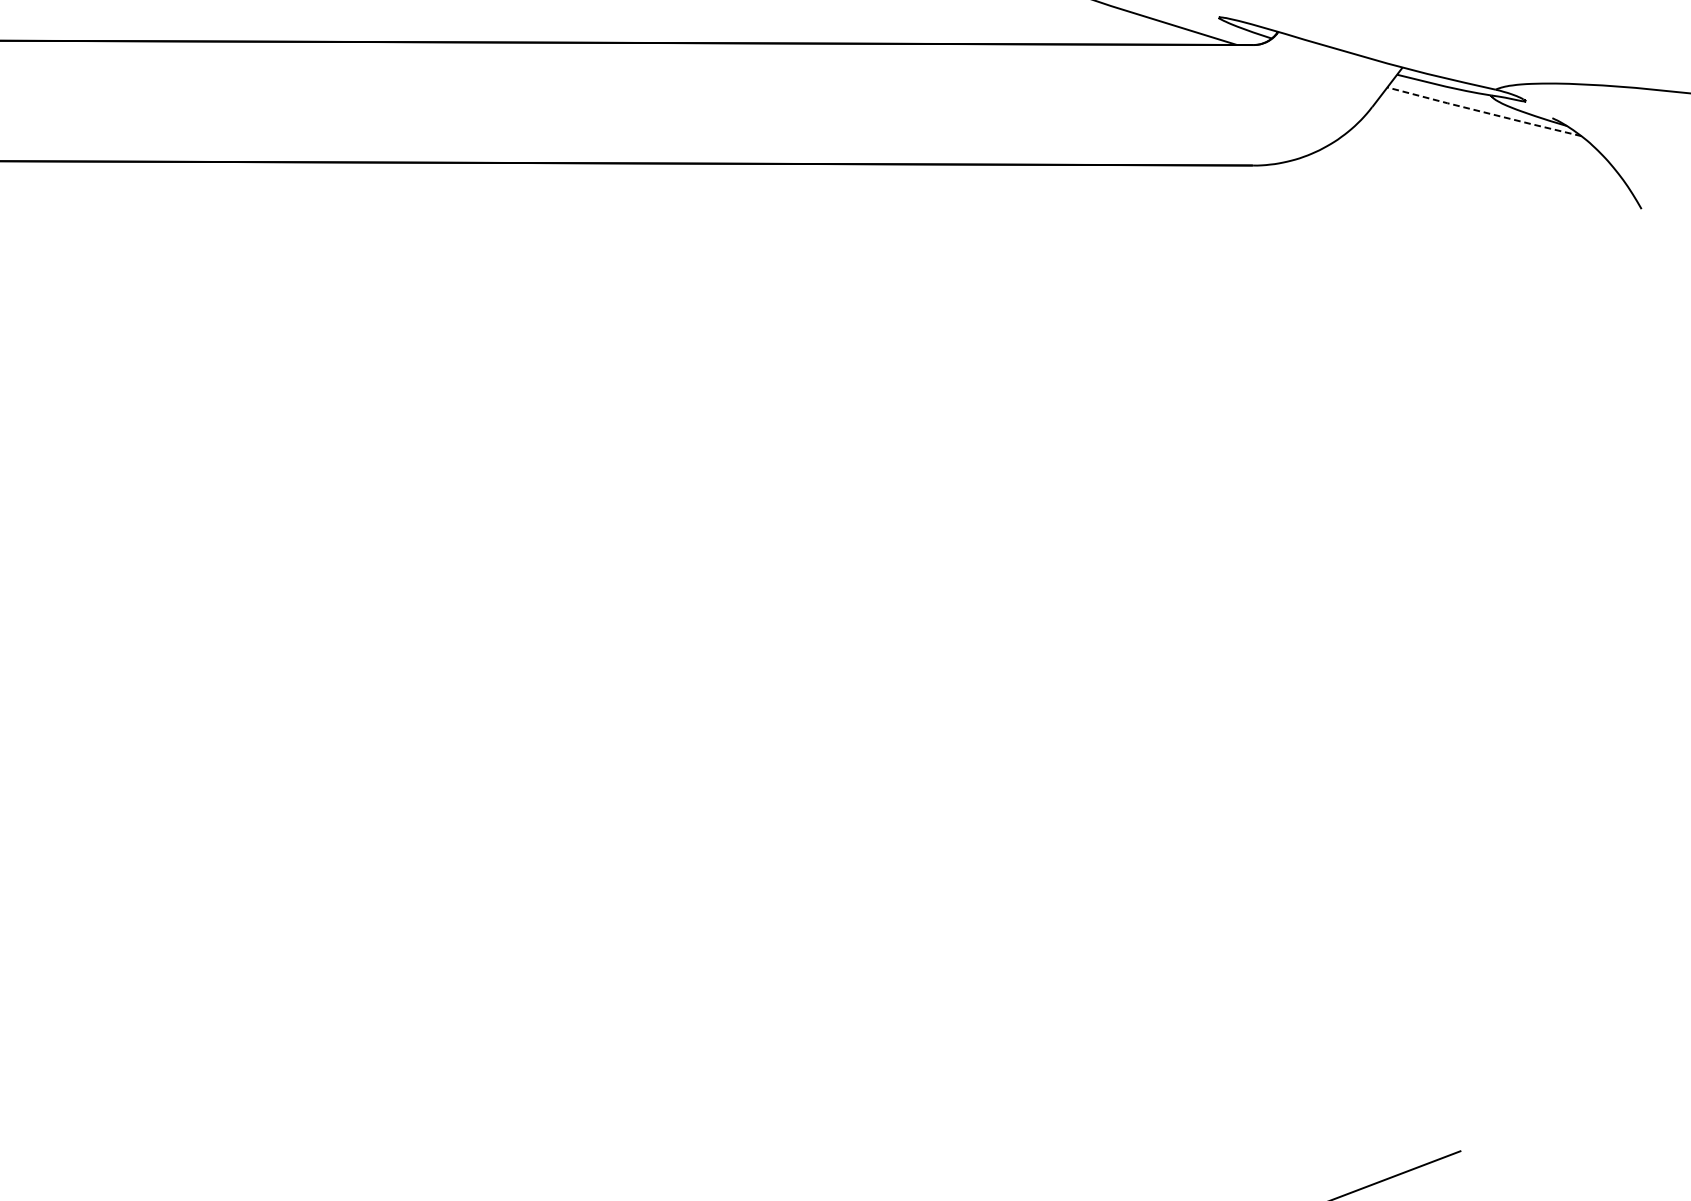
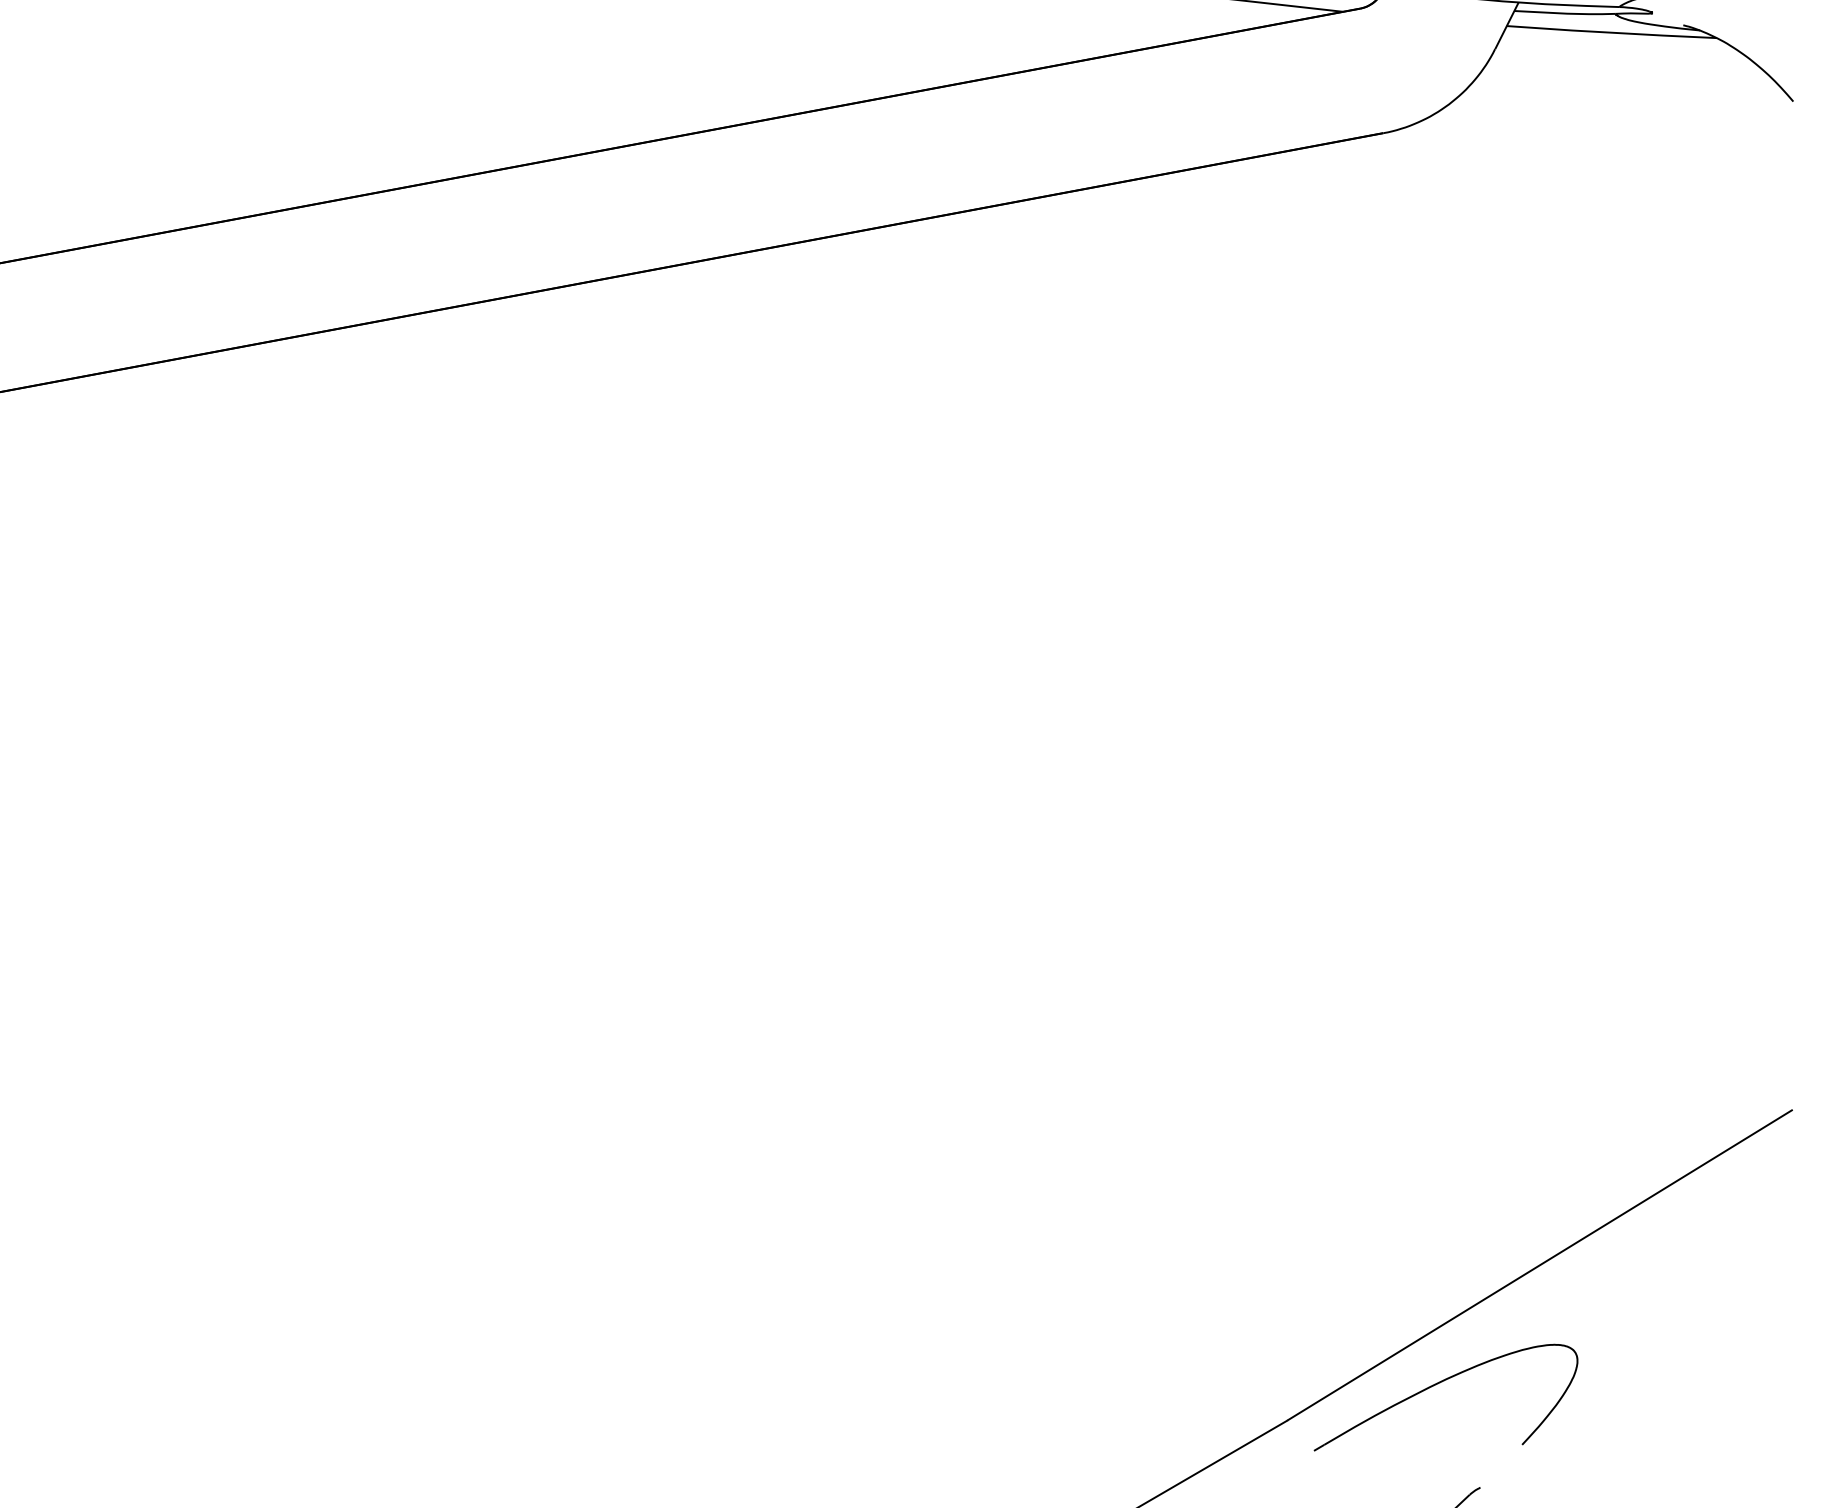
line: (1483, 112) -> (1611, 32), dashed -> solid

